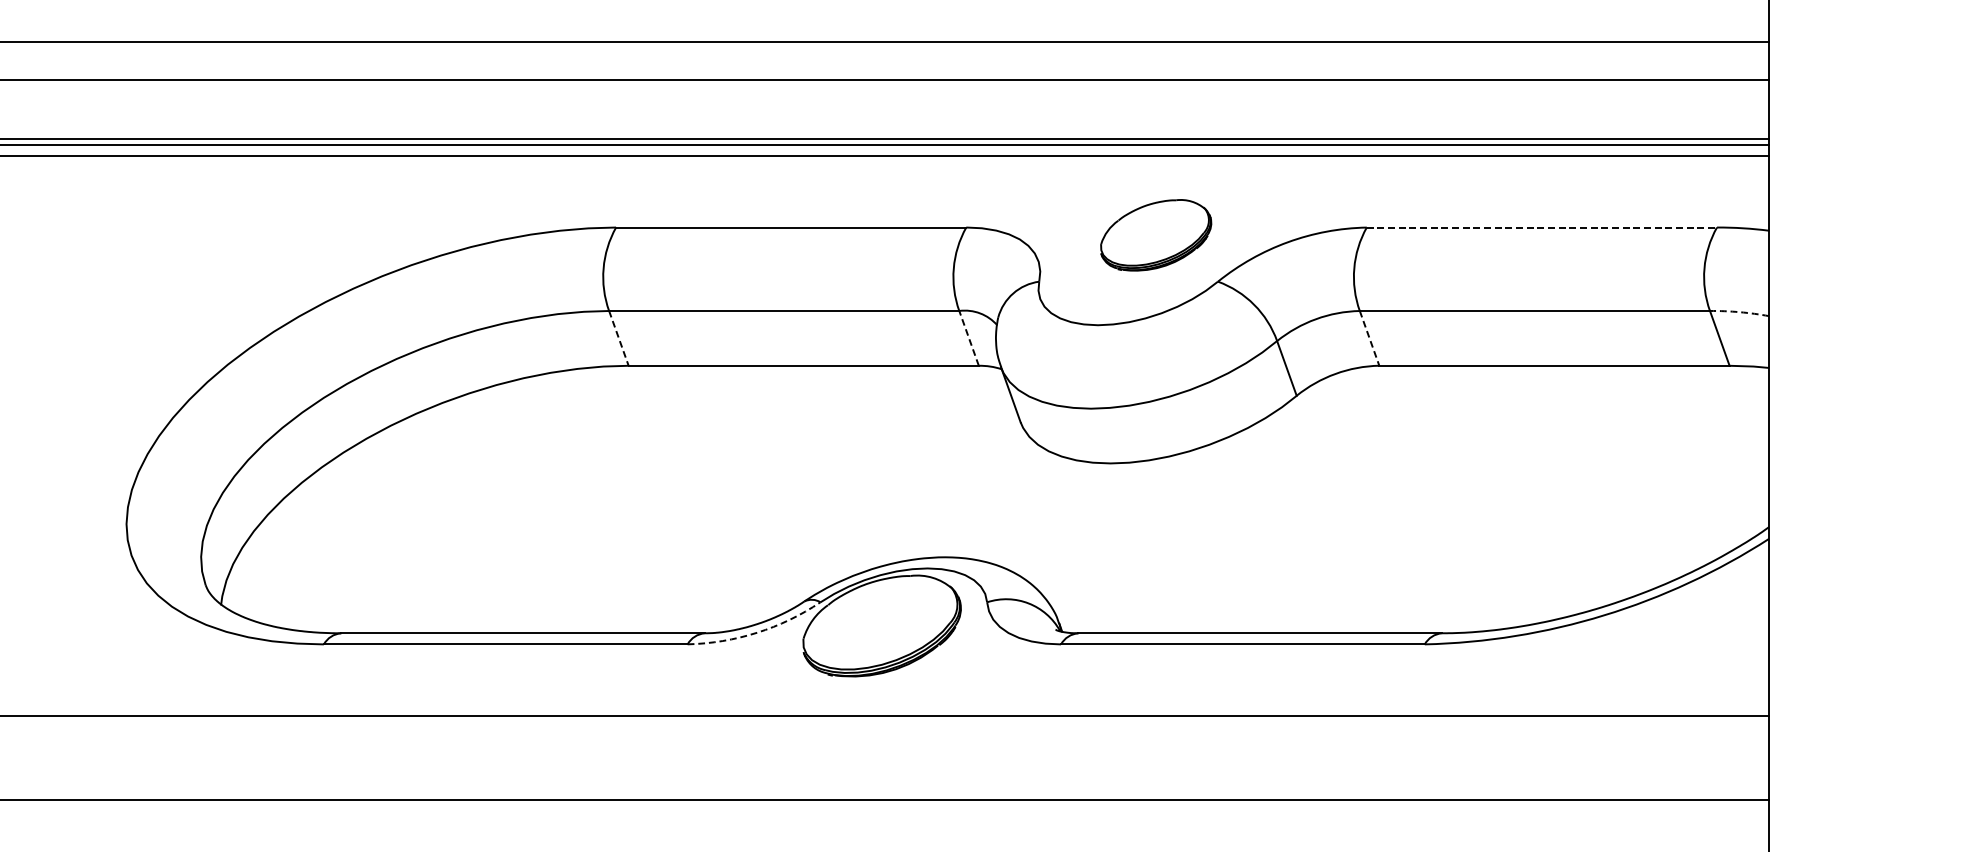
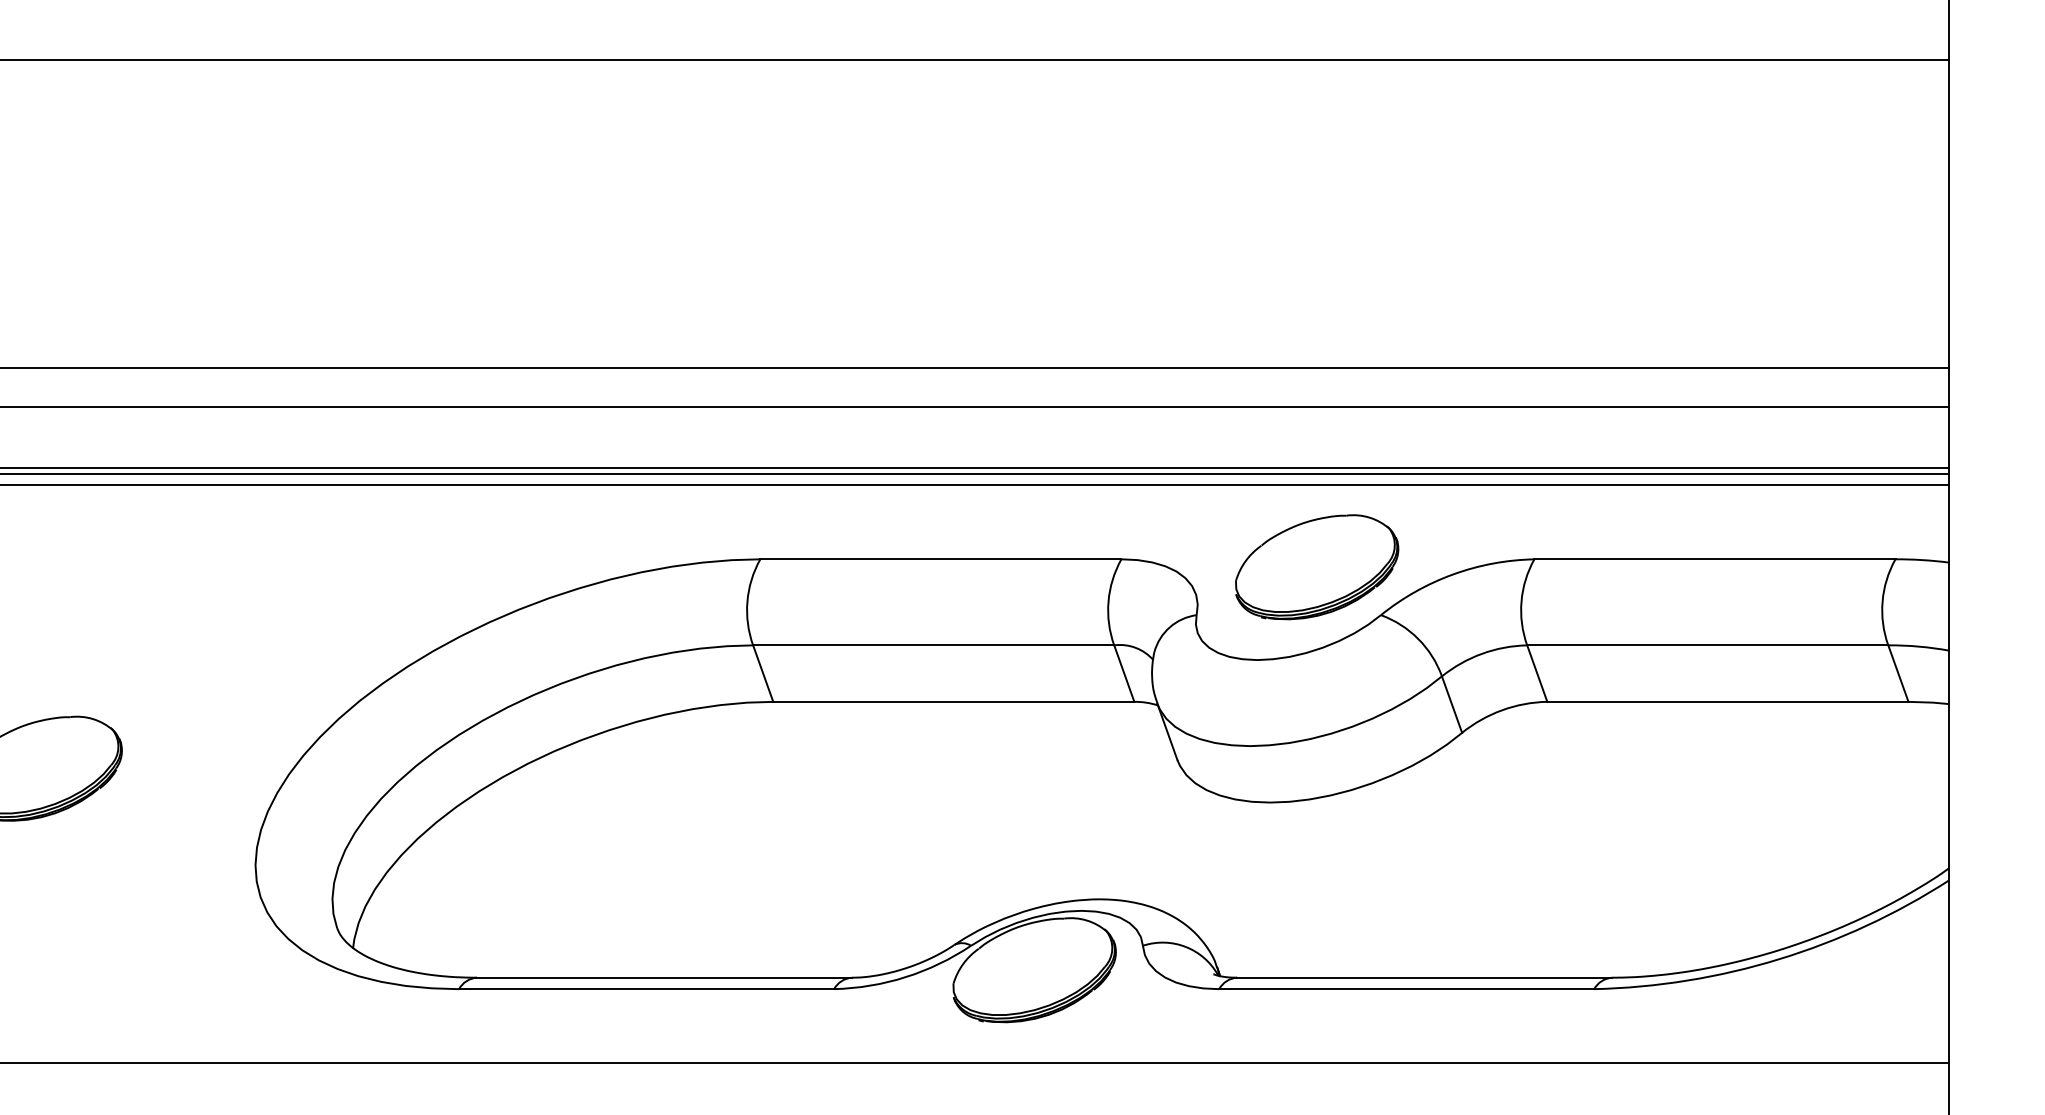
line: (1541, 227) -> (1714, 559), dashed -> solid
part: (1156, 235) -> (1317, 567), size x1.43
arc: (1739, 312) -> (1918, 646), dashed -> solid
line: (619, 338) -> (763, 673), dashed -> solid
line: (969, 338) -> (1124, 673), dashed -> solid
line: (1369, 338) -> (1537, 673), dashed -> solid
arc: (756, 633) -> (905, 977), dashed -> solid

